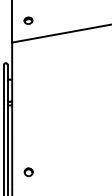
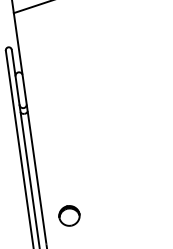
part: (28, 172) -> (68, 216), size x1.6

